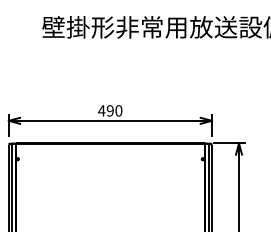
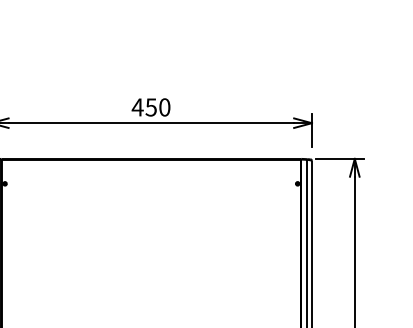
text: (109, 110) -> (149, 106), 490 -> 450

